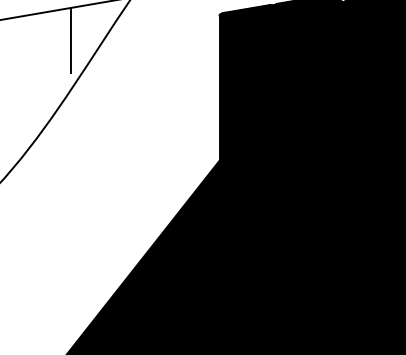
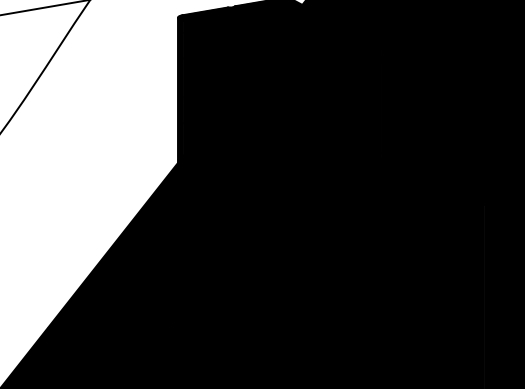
line: (70, 40) -> (28, 42), removed

